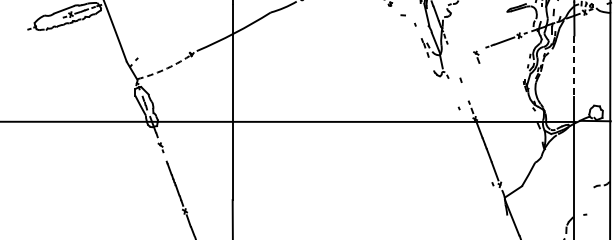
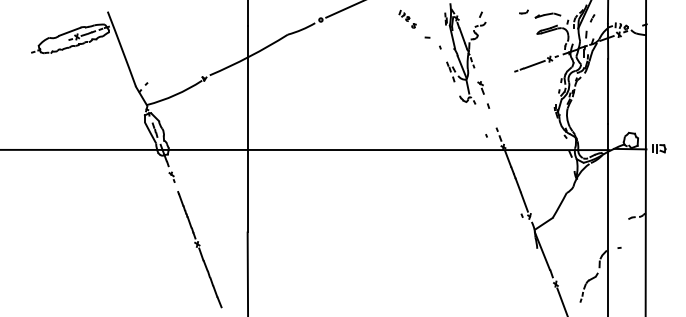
part: (476, 56) -> (480, 87), moved
line: (574, 66) -> (608, 91), dashed -> solid
arc: (164, 70) -> (175, 95), dashed -> solid

